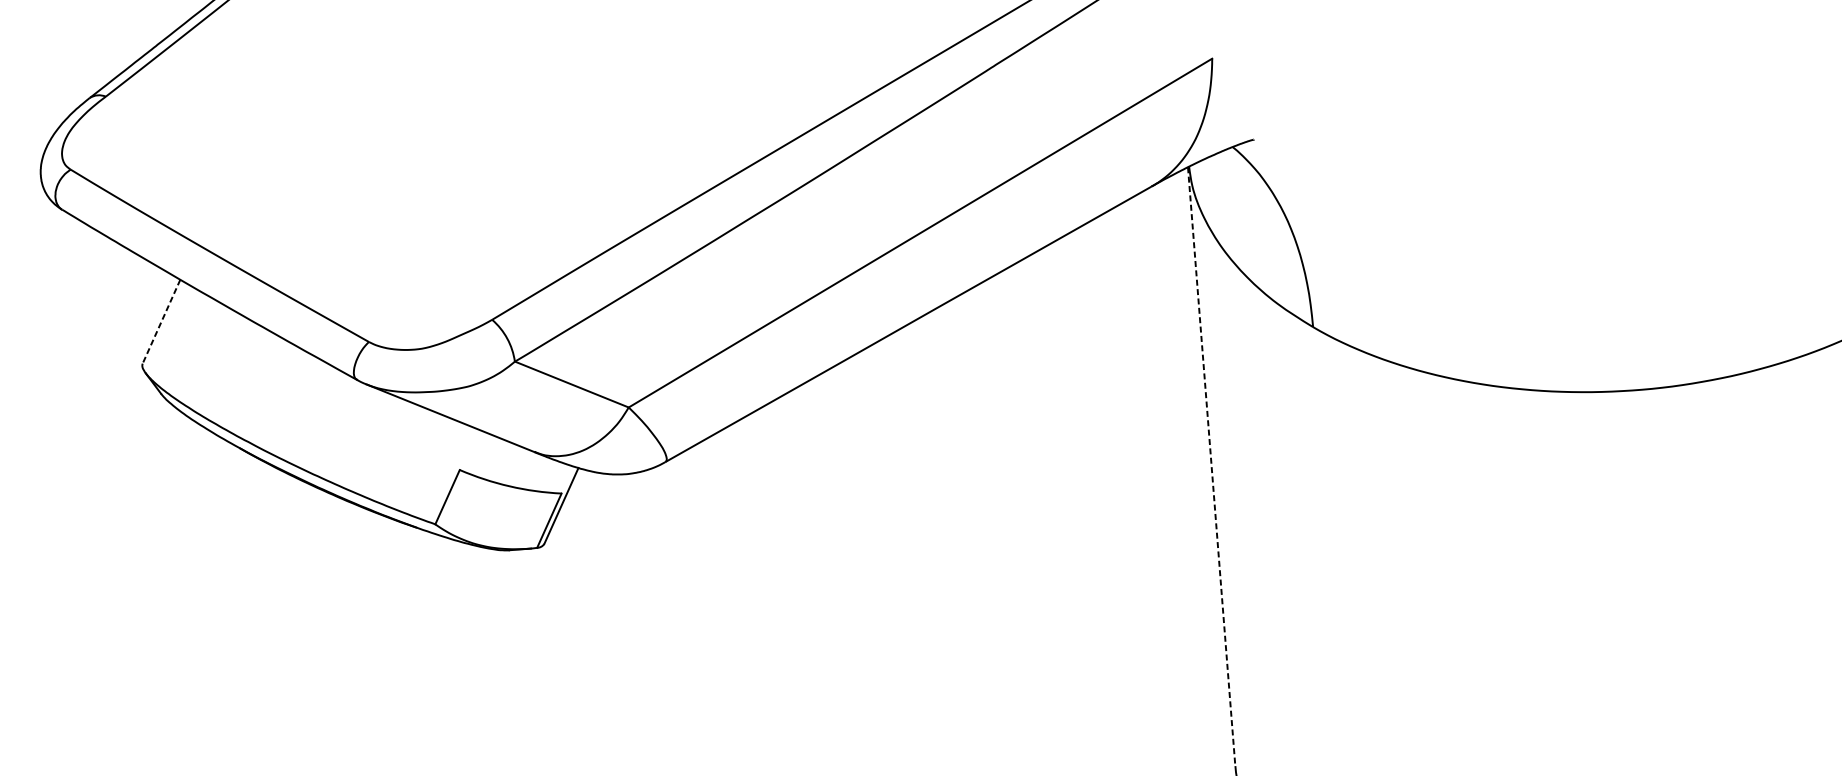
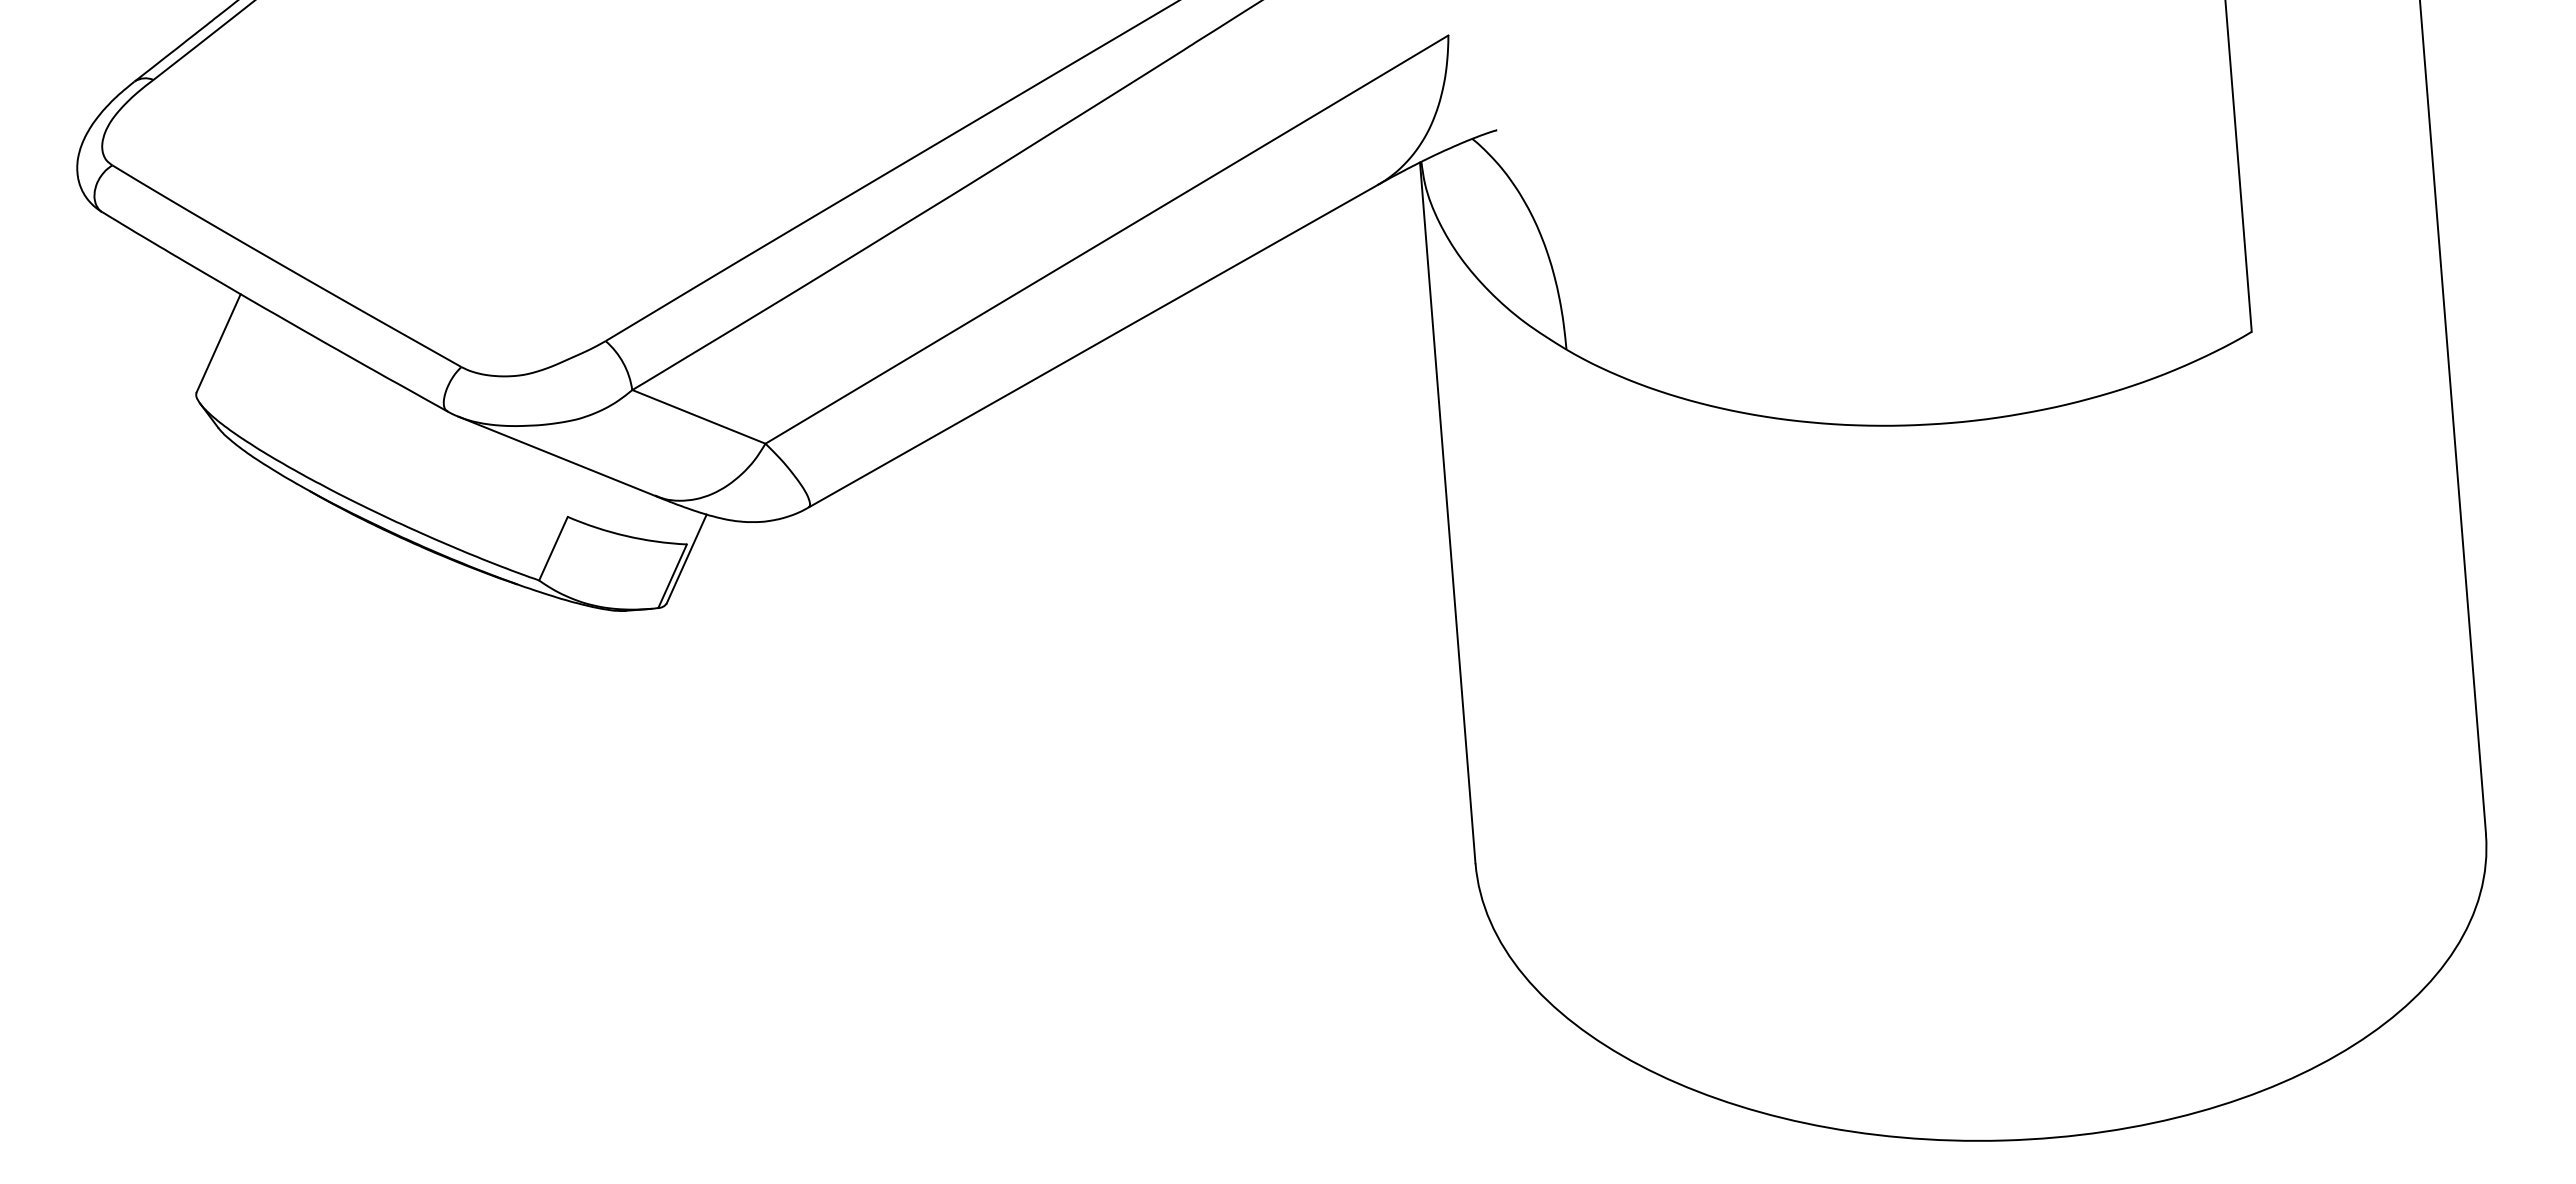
line: (161, 321) -> (218, 343), dashed -> solid
line: (1211, 467) -> (1447, 513), dashed -> solid

